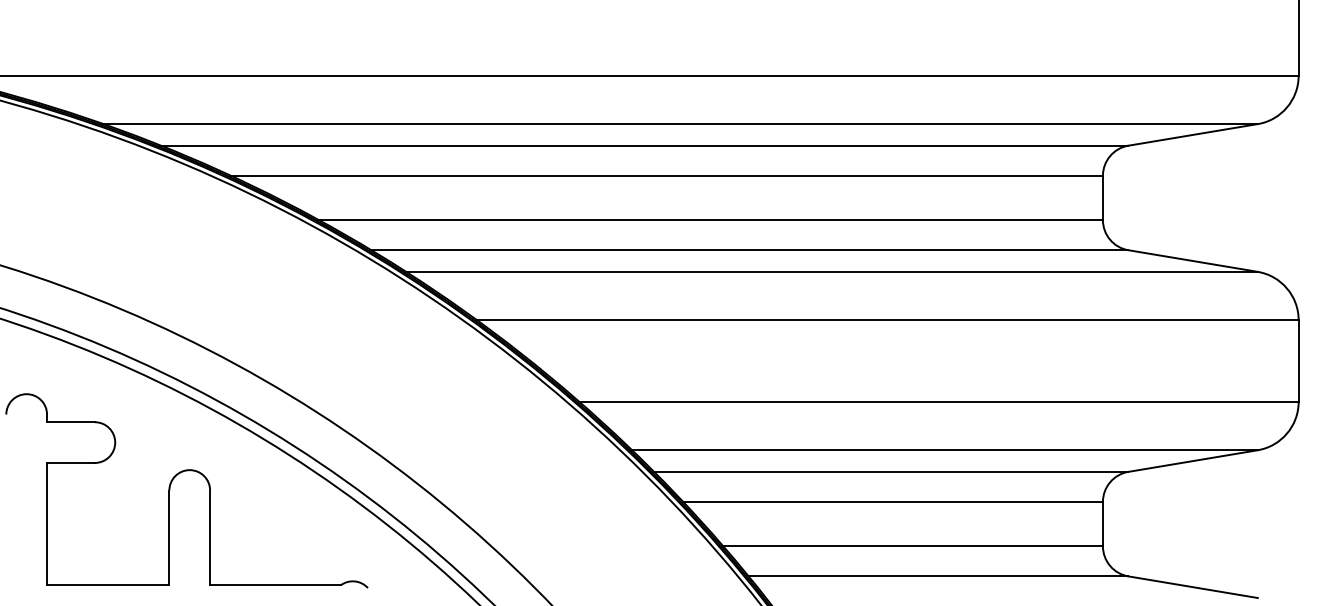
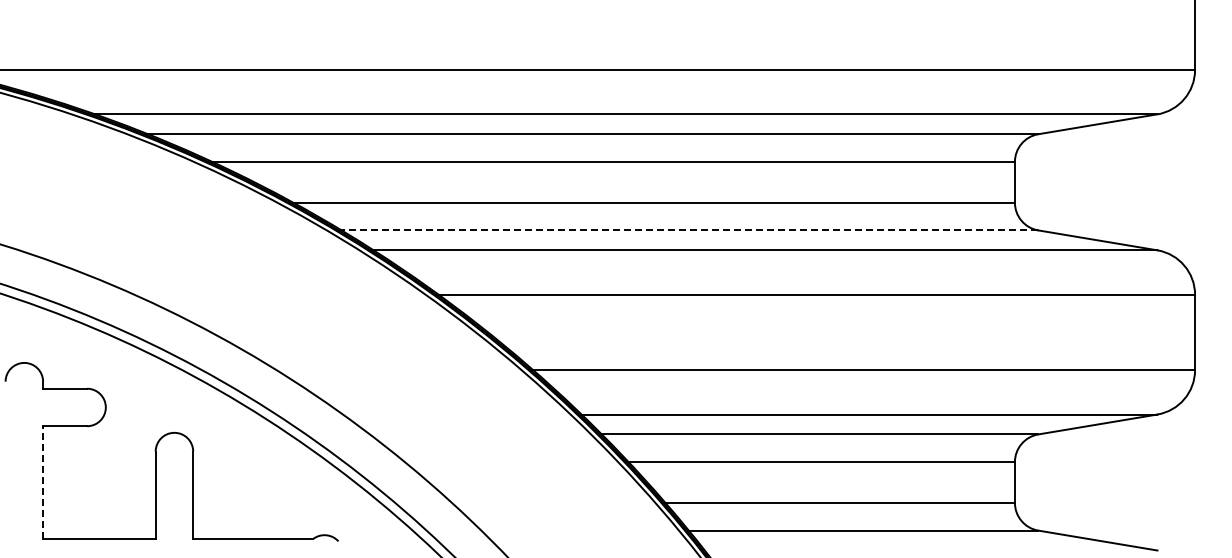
line: (749, 250) -> (689, 230), solid -> dashed
line: (47, 524) -> (43, 482), solid -> dashed

